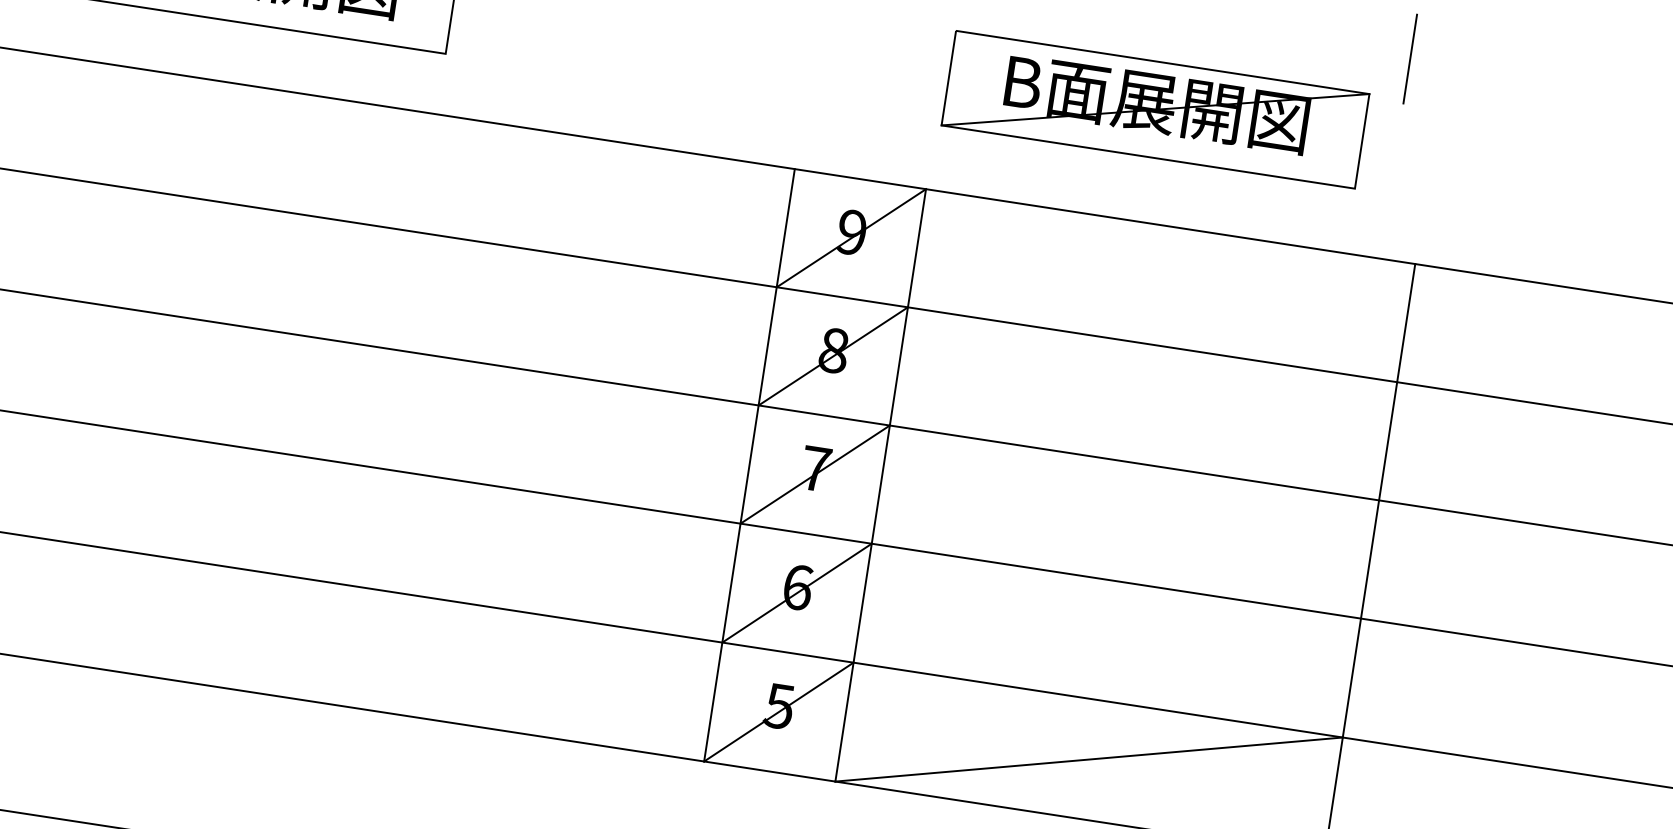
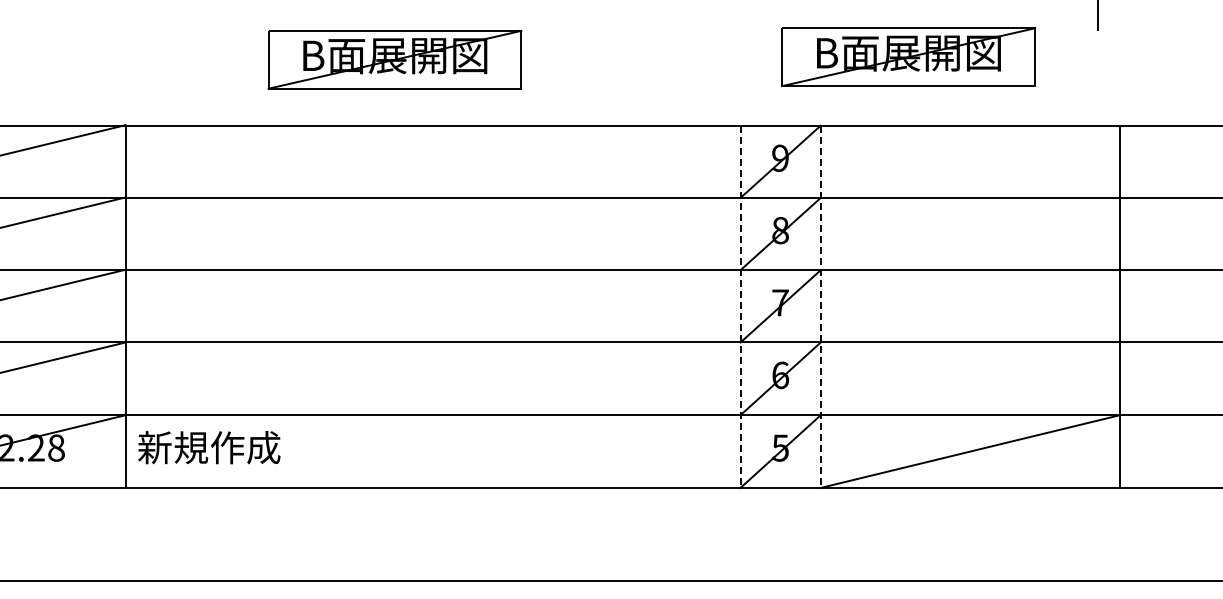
part: (1155, 108) -> (908, 56), moved
line: (749, 466) -> (740, 307), solid -> dashed
line: (880, 486) -> (820, 307), solid -> dashed

